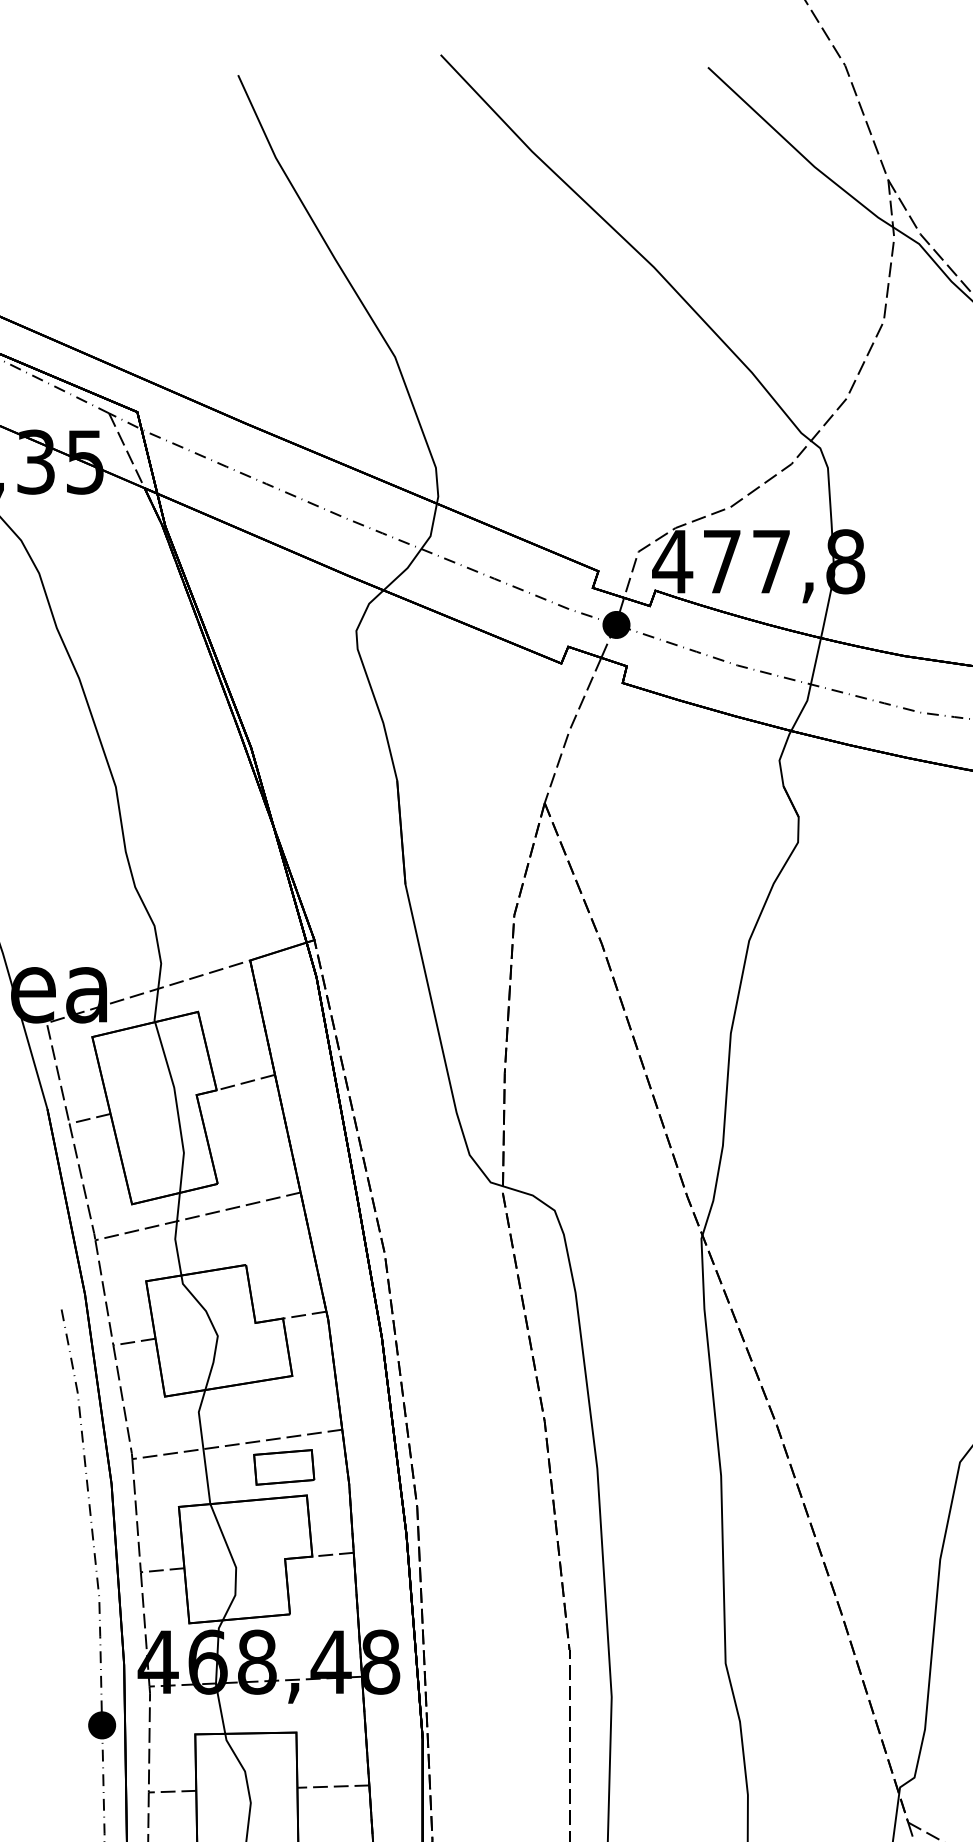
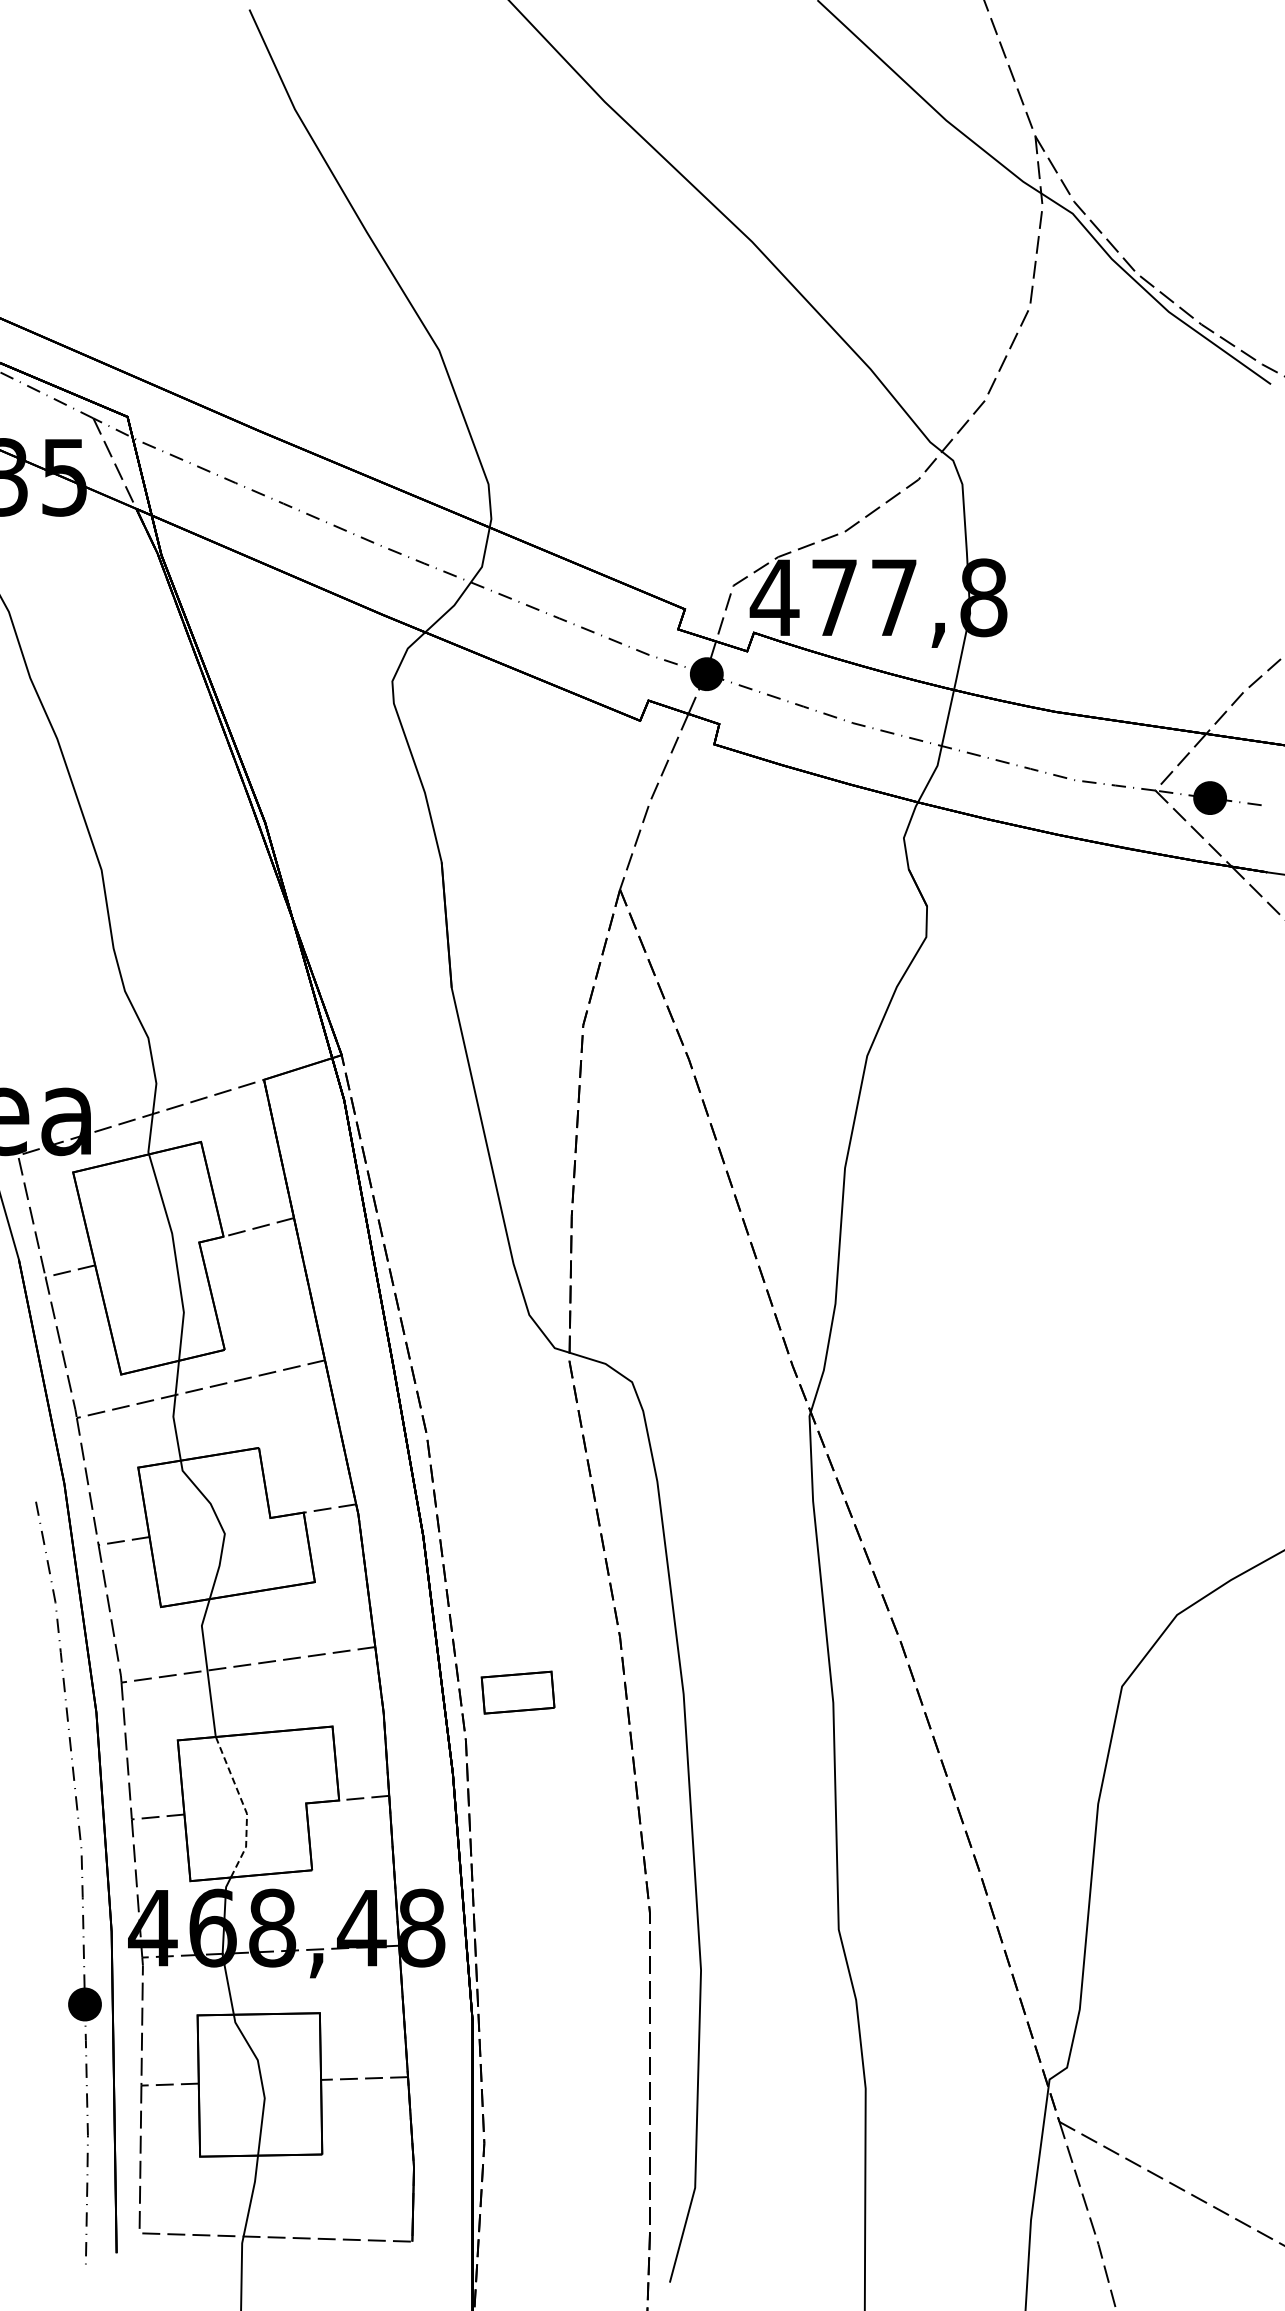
part: (283, 1467) -> (517, 1692), moved
line: (234, 1563) -> (244, 1808), solid -> dashed

